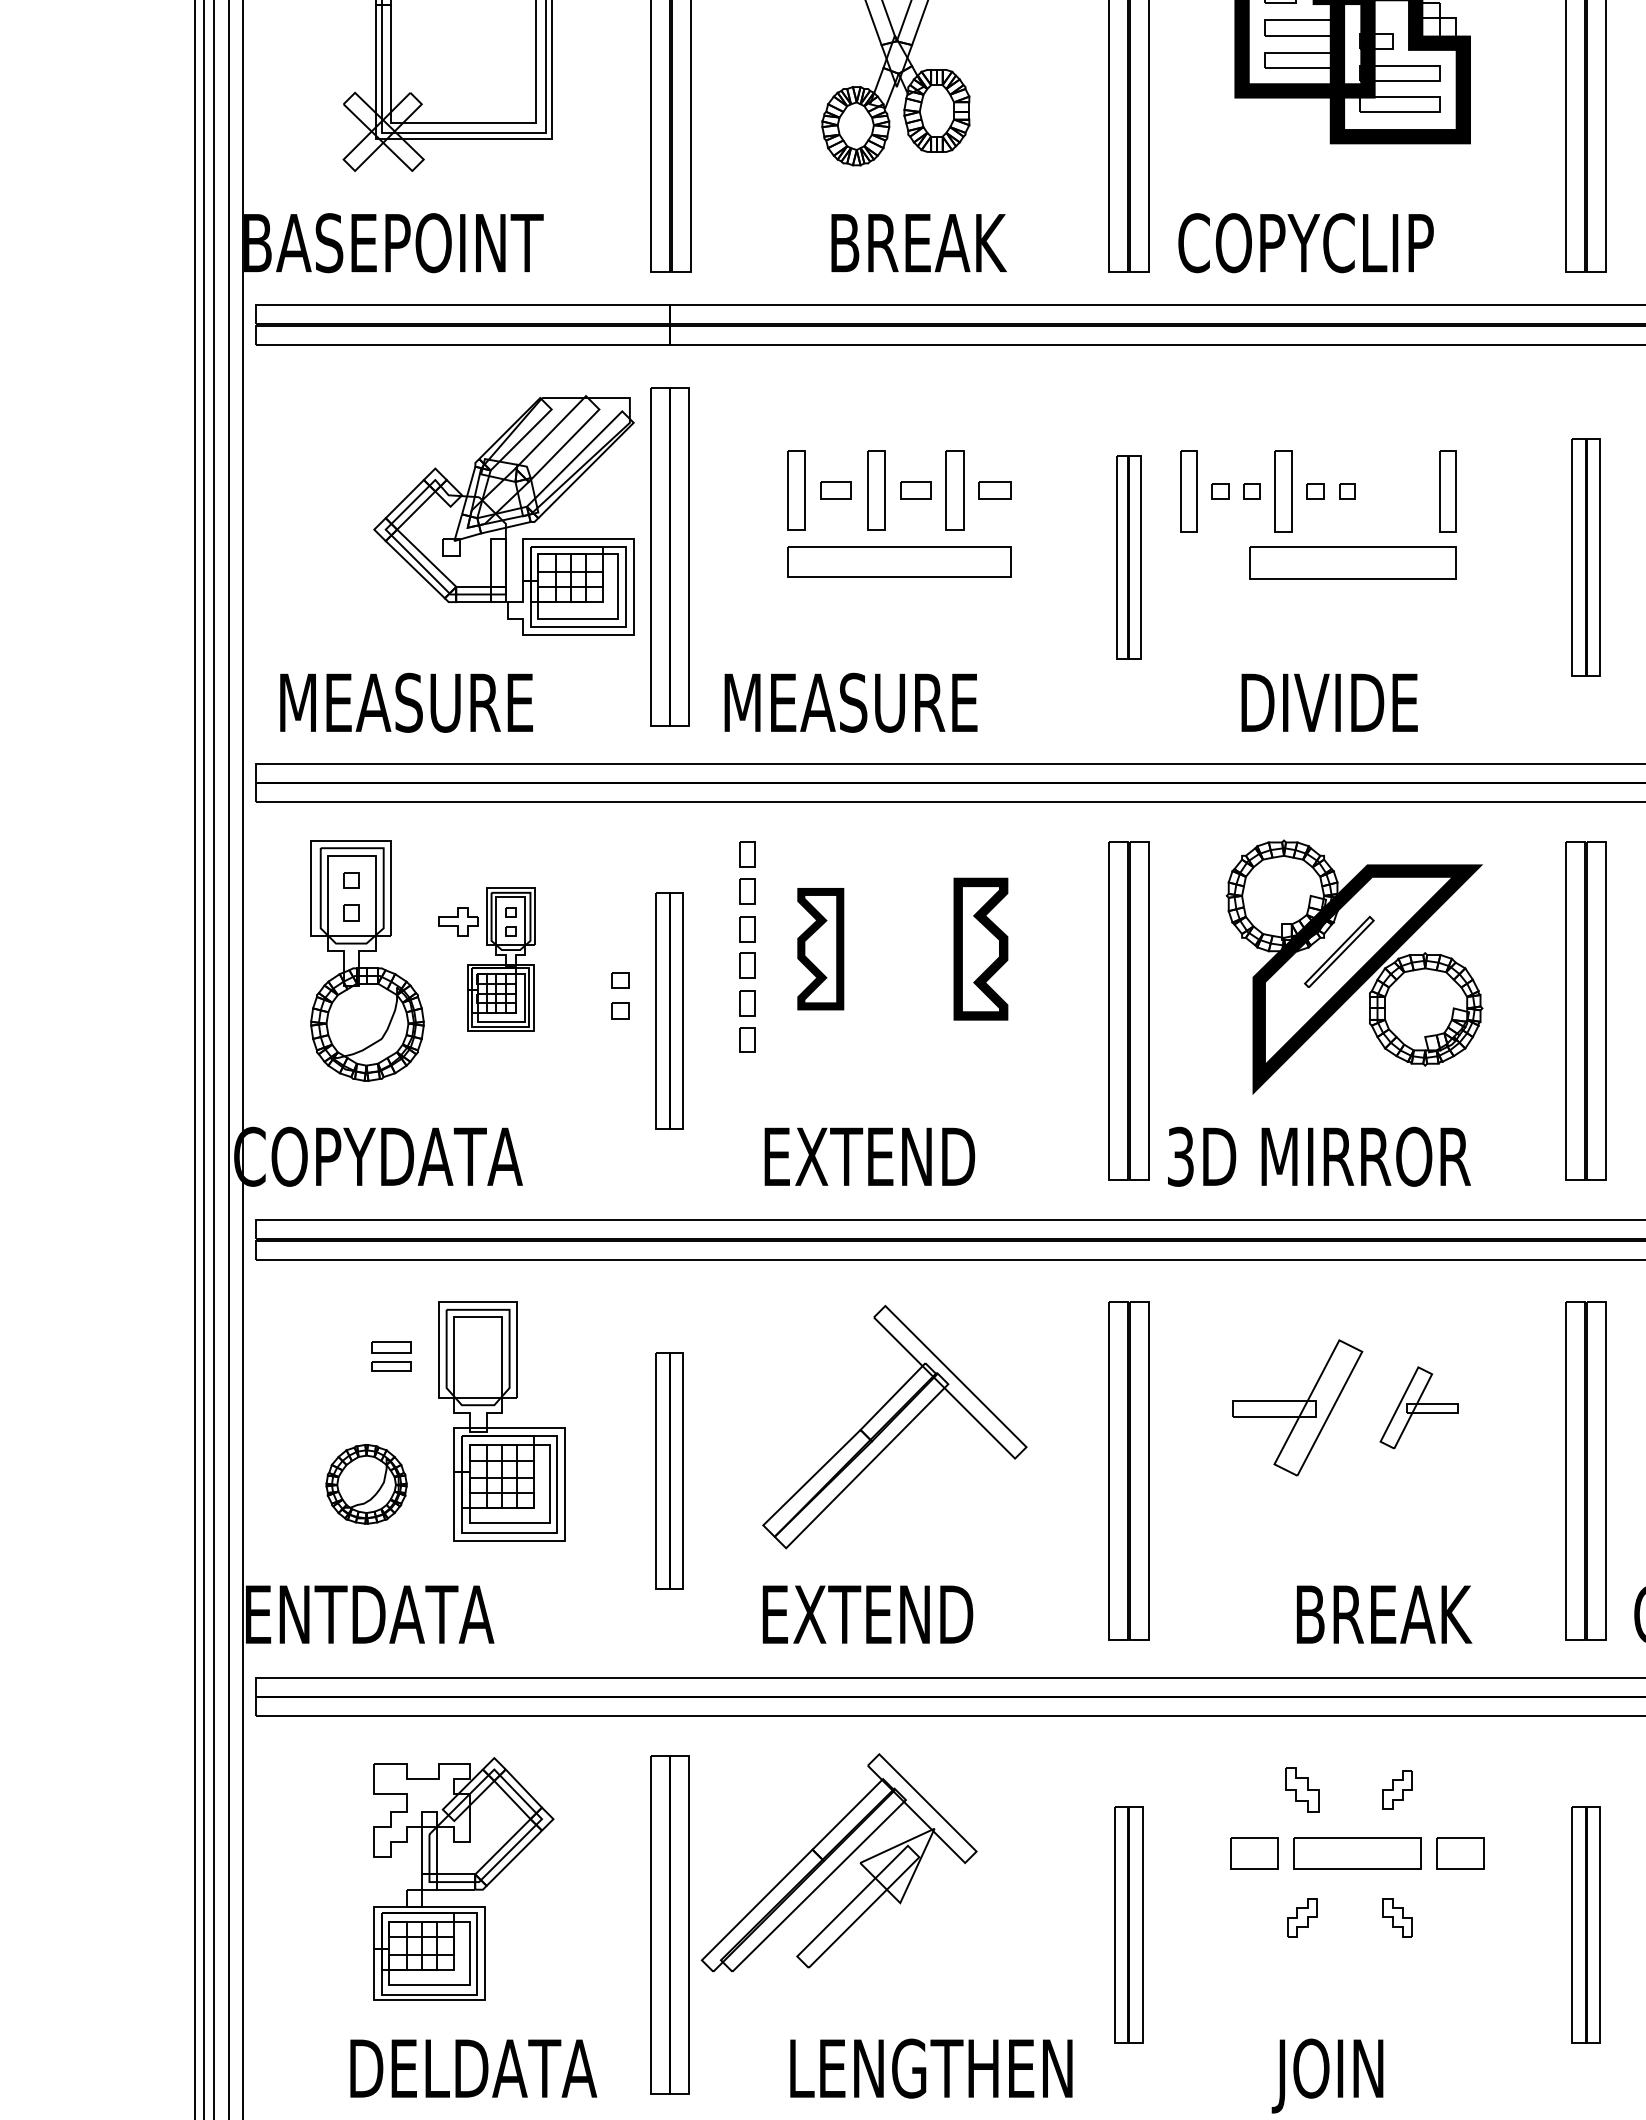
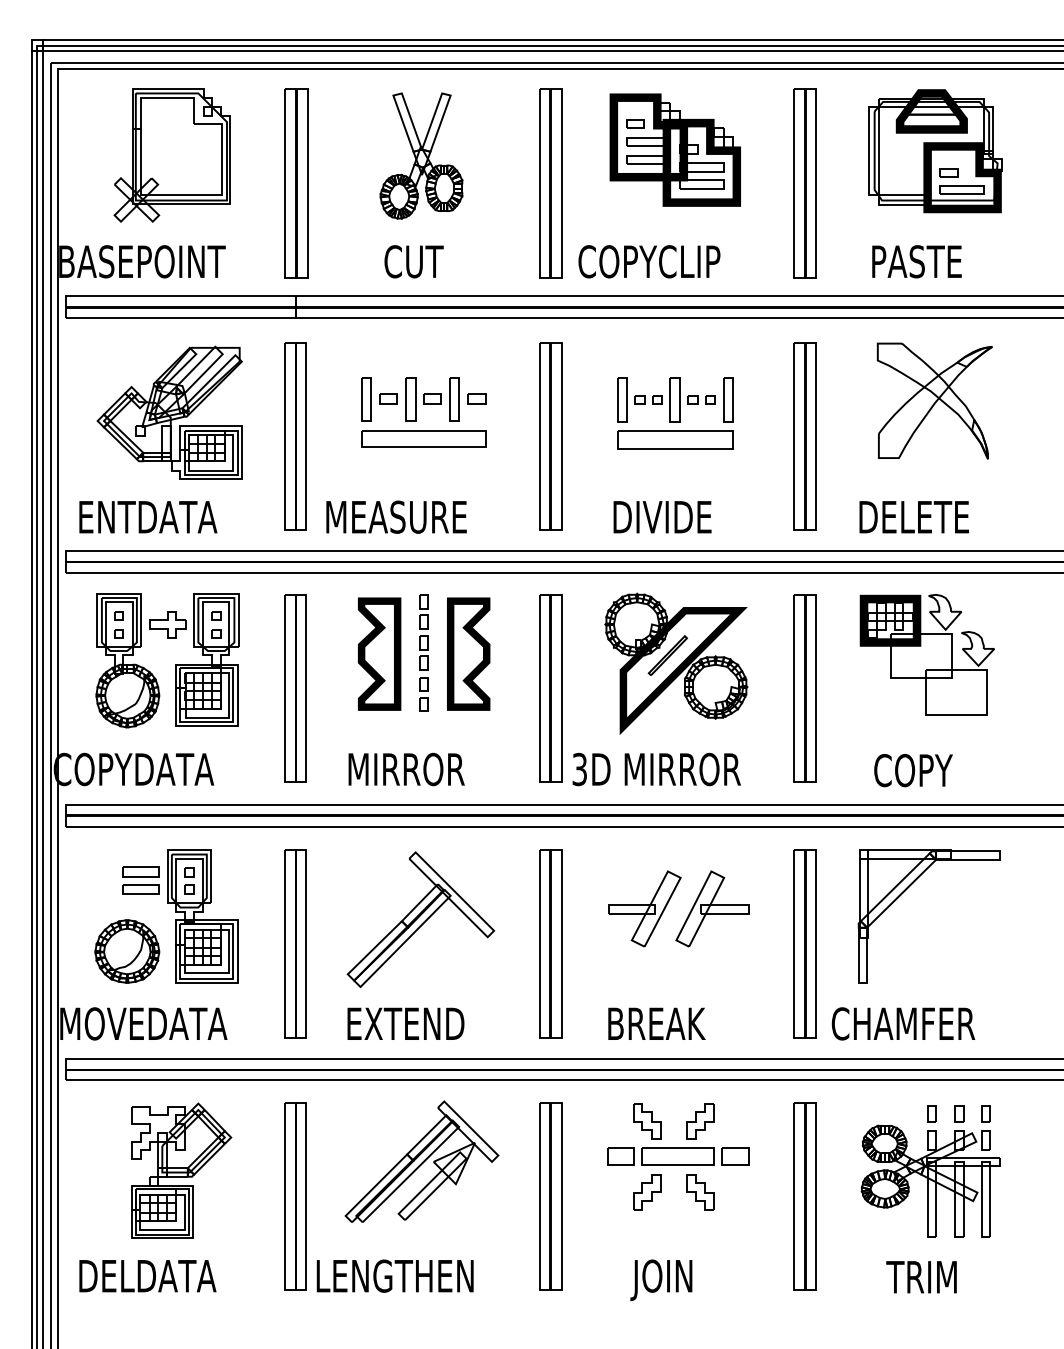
text: (917, 242) -> (433, 261), BREAK -> CUT
part: (1268, 490) -> (666, 399), moved
part: (503, 514) -> (169, 412), moved
part: (1128, 557) -> (550, 436), size x1.67
part: (1585, 557) -> (804, 436), size x1.43
text: (408, 701) -> (150, 516), MEASURE -> ENTDATA
part: (746, 946) -> (423, 652), moved
part: (820, 948) -> (379, 653), size x1.67
part: (980, 948) -> (468, 653), size x1.43
part: (487, 958) -> (194, 659), size x1.67
part: (620, 994) -> (189, 880), moved
part: (669, 1011) -> (295, 688), size x1.43
text: (872, 1156) -> (408, 769), EXTEND -> MIRROR
part: (390, 1356) -> (140, 880), size x1.67
part: (1419, 1406) -> (712, 908), size x1.67
part: (669, 1469) -> (295, 943), size x1.43
part: (366, 1484) -> (127, 951), size x1.43
text: (399, 1613) -> (145, 1023), ENTDATA -> MOVEDATA
text: (1383, 1613) -> (656, 1023), moved
part: (1302, 1790) -> (647, 1121), size x1.43
part: (1397, 1790) -> (700, 1121), size x1.67
part: (838, 1862) -> (421, 1161), moved
part: (1302, 1918) -> (647, 1192), size x1.67
part: (1397, 1918) -> (700, 1192), size x1.67
part: (1128, 1925) -> (550, 1196), size x1.43
part: (1585, 1925) -> (804, 1196), size x1.43
text: (930, 2067) -> (394, 1275), moved
text: (472, 2069) -> (147, 1276), moved

